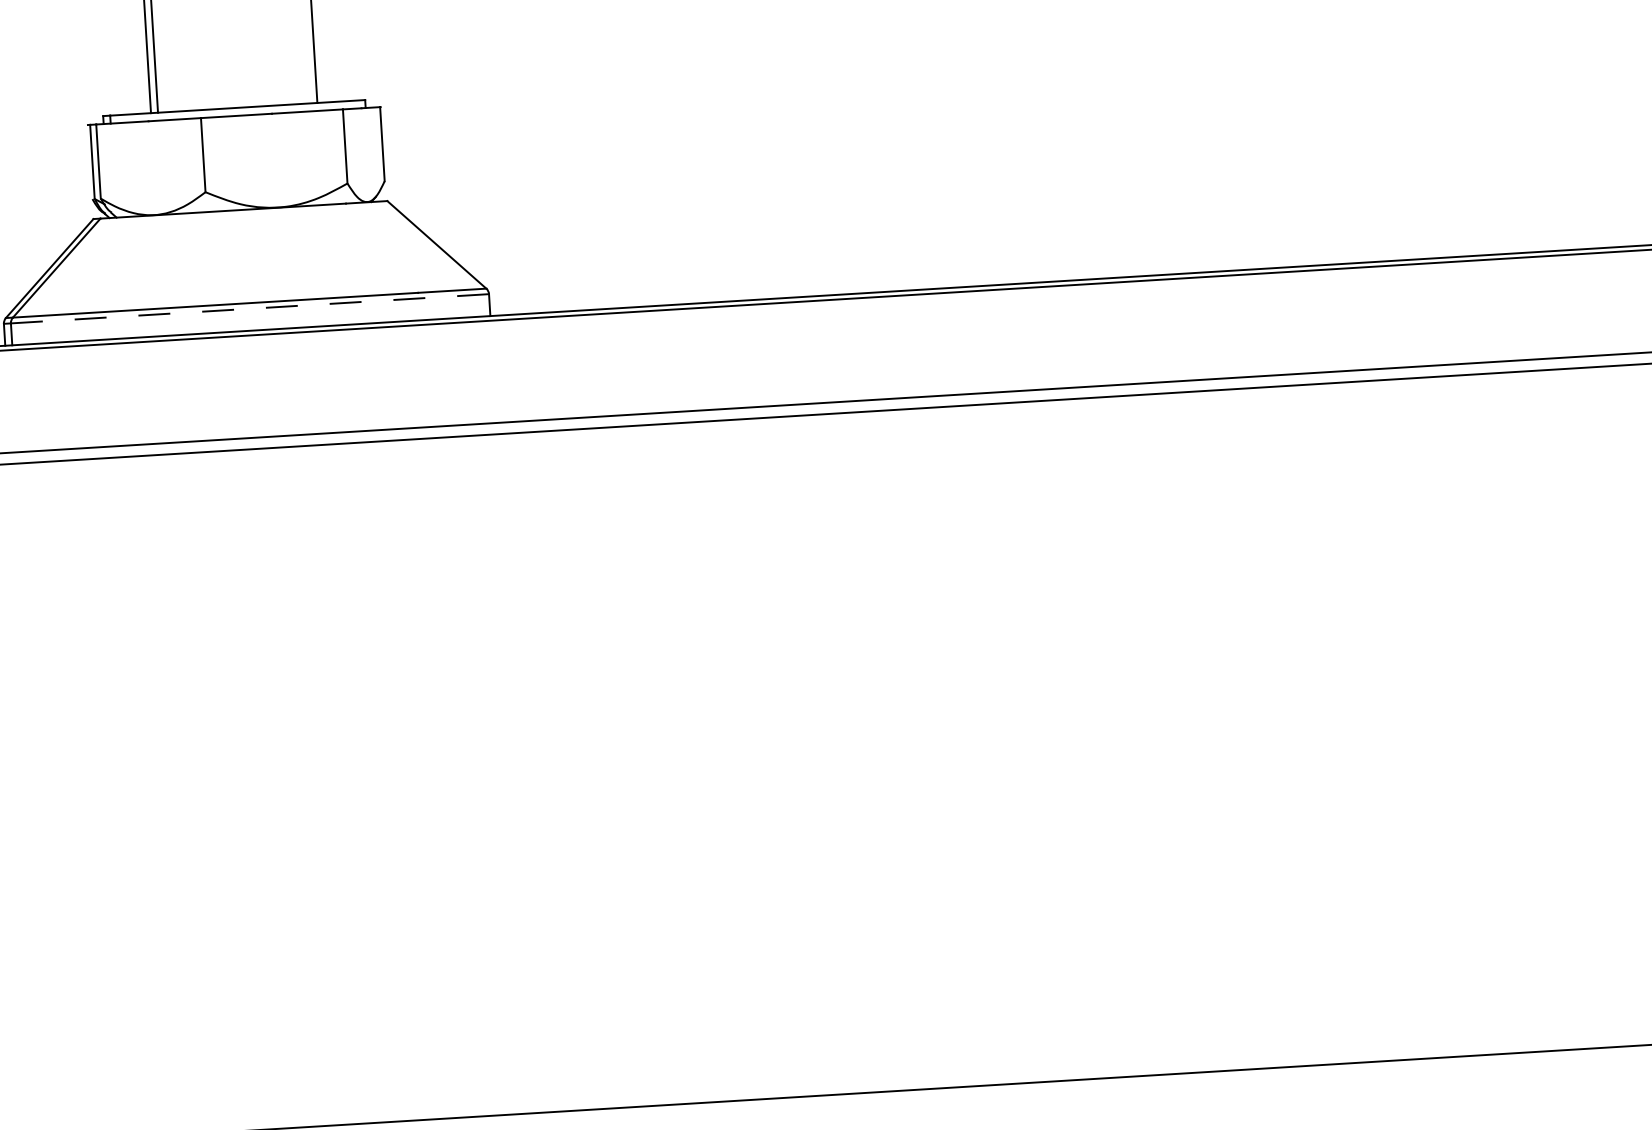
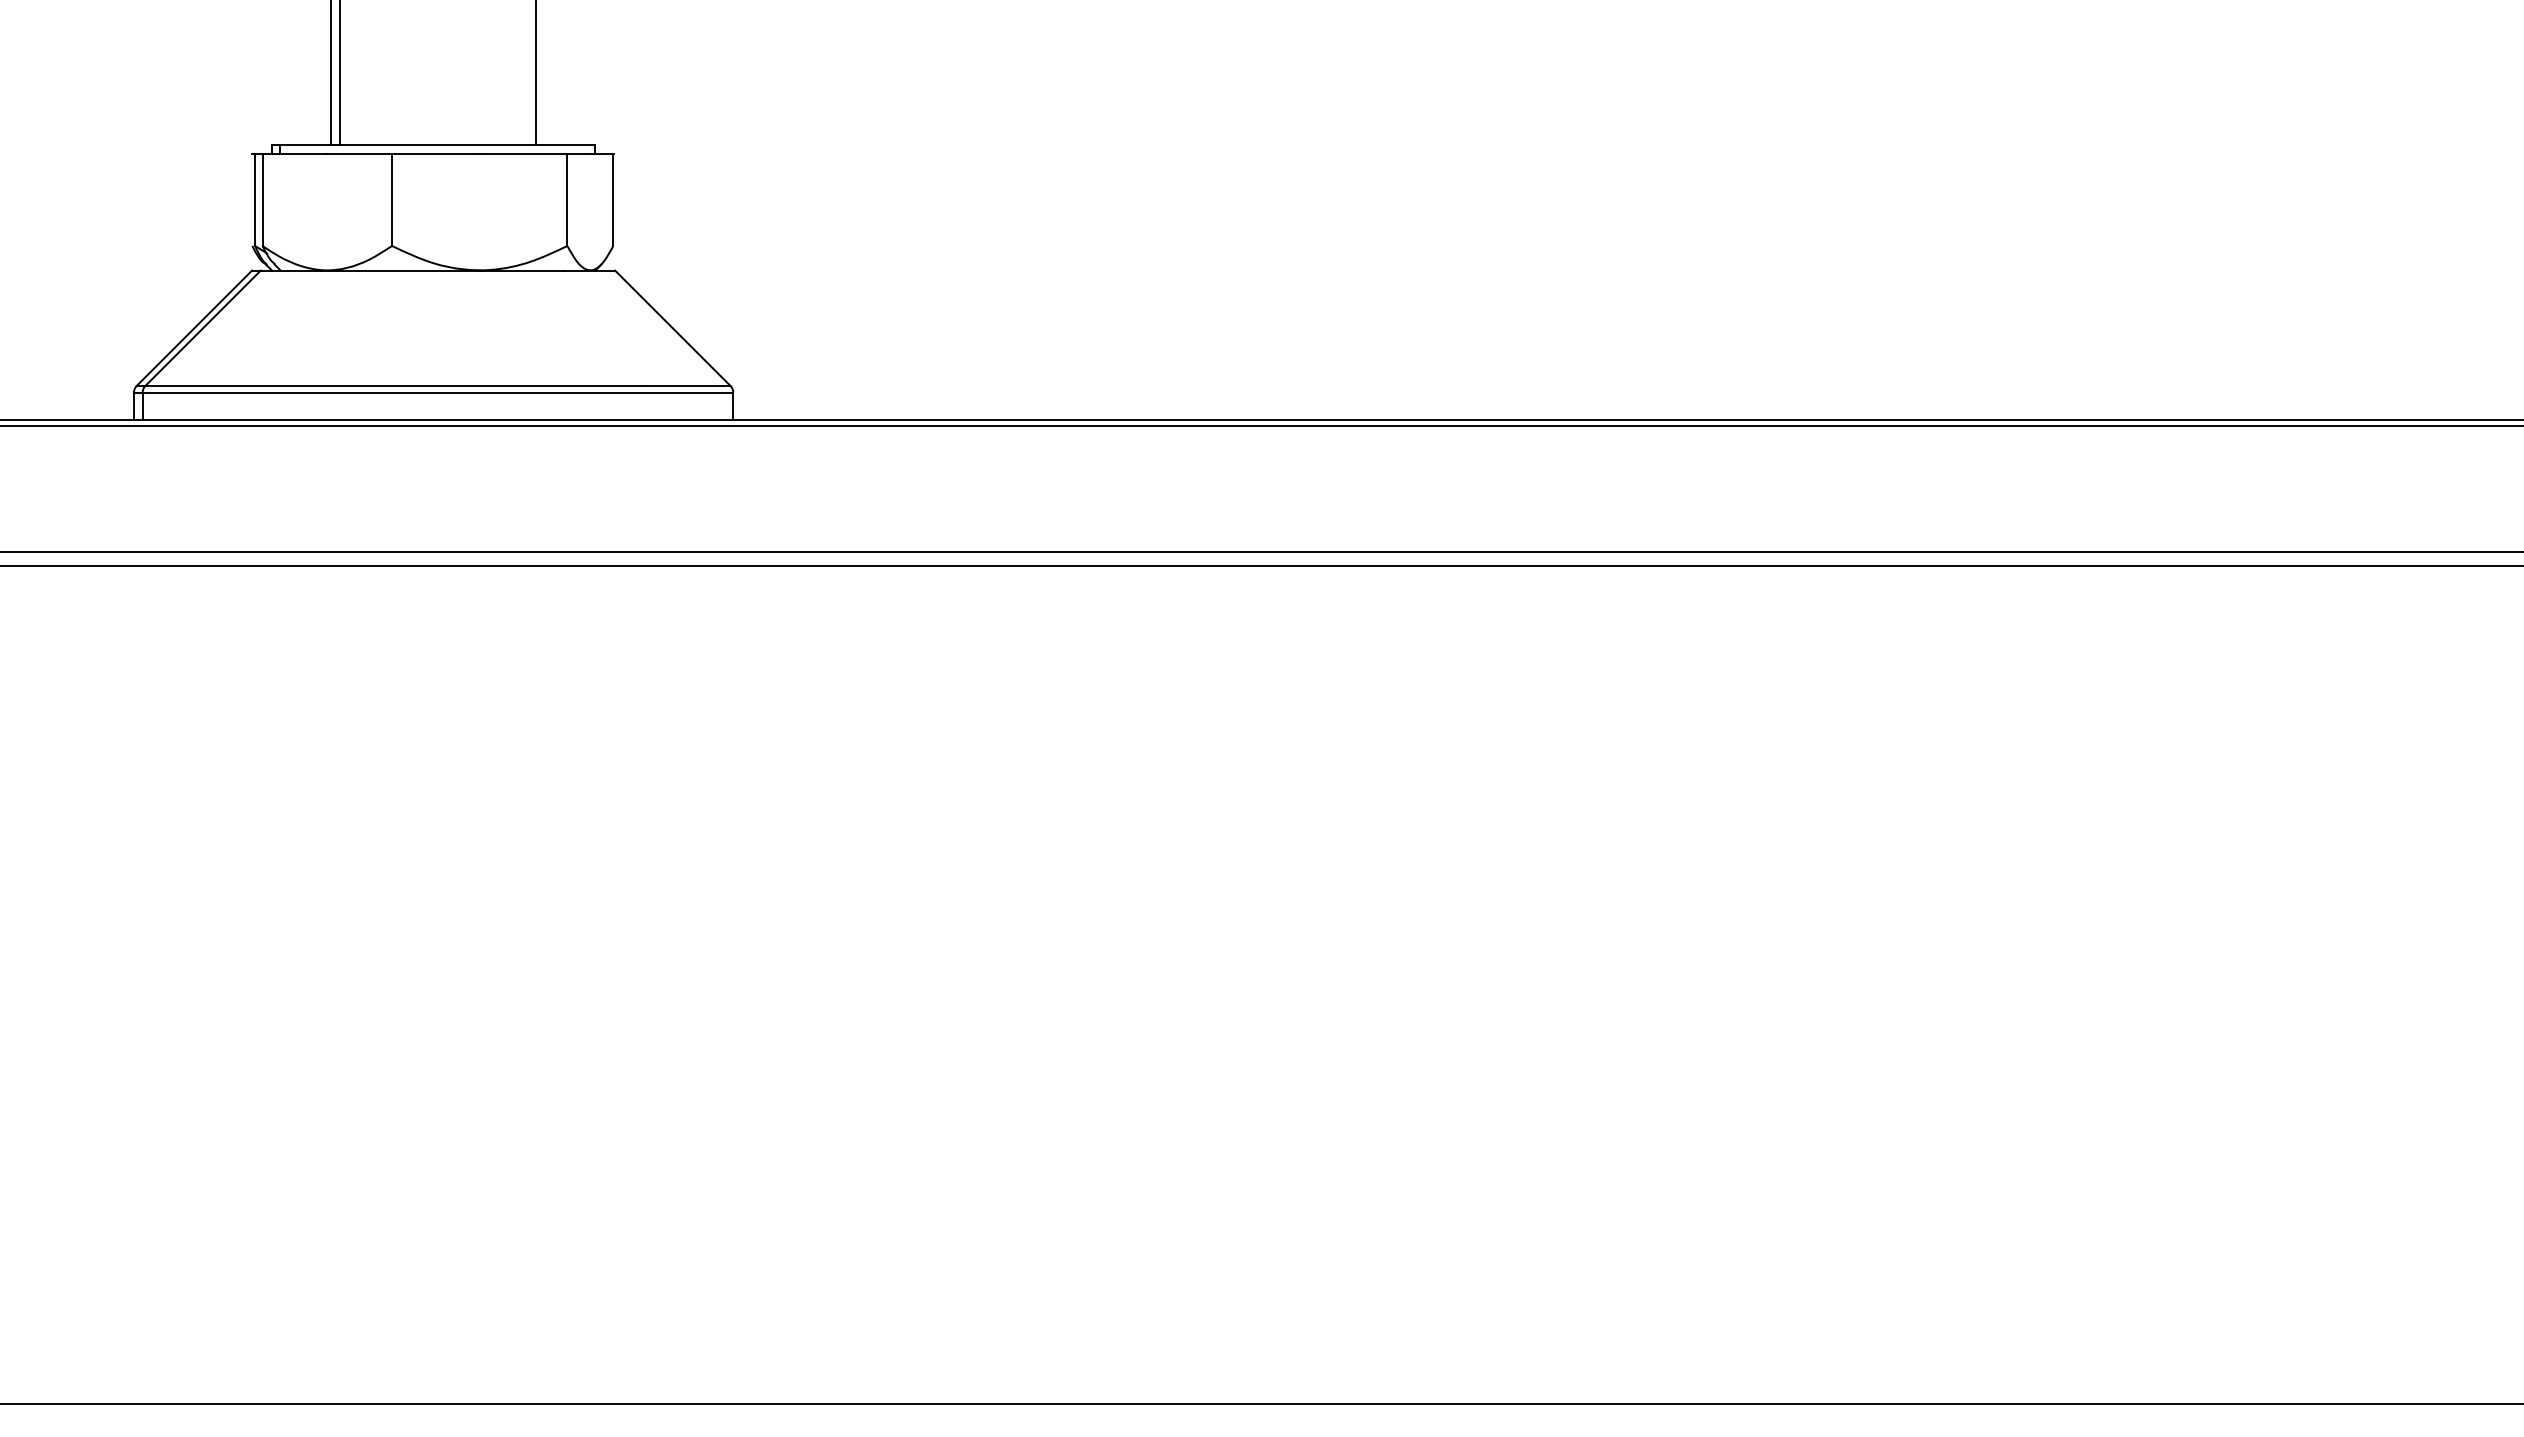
line: (249, 308) -> (437, 392), dashed -> solid

